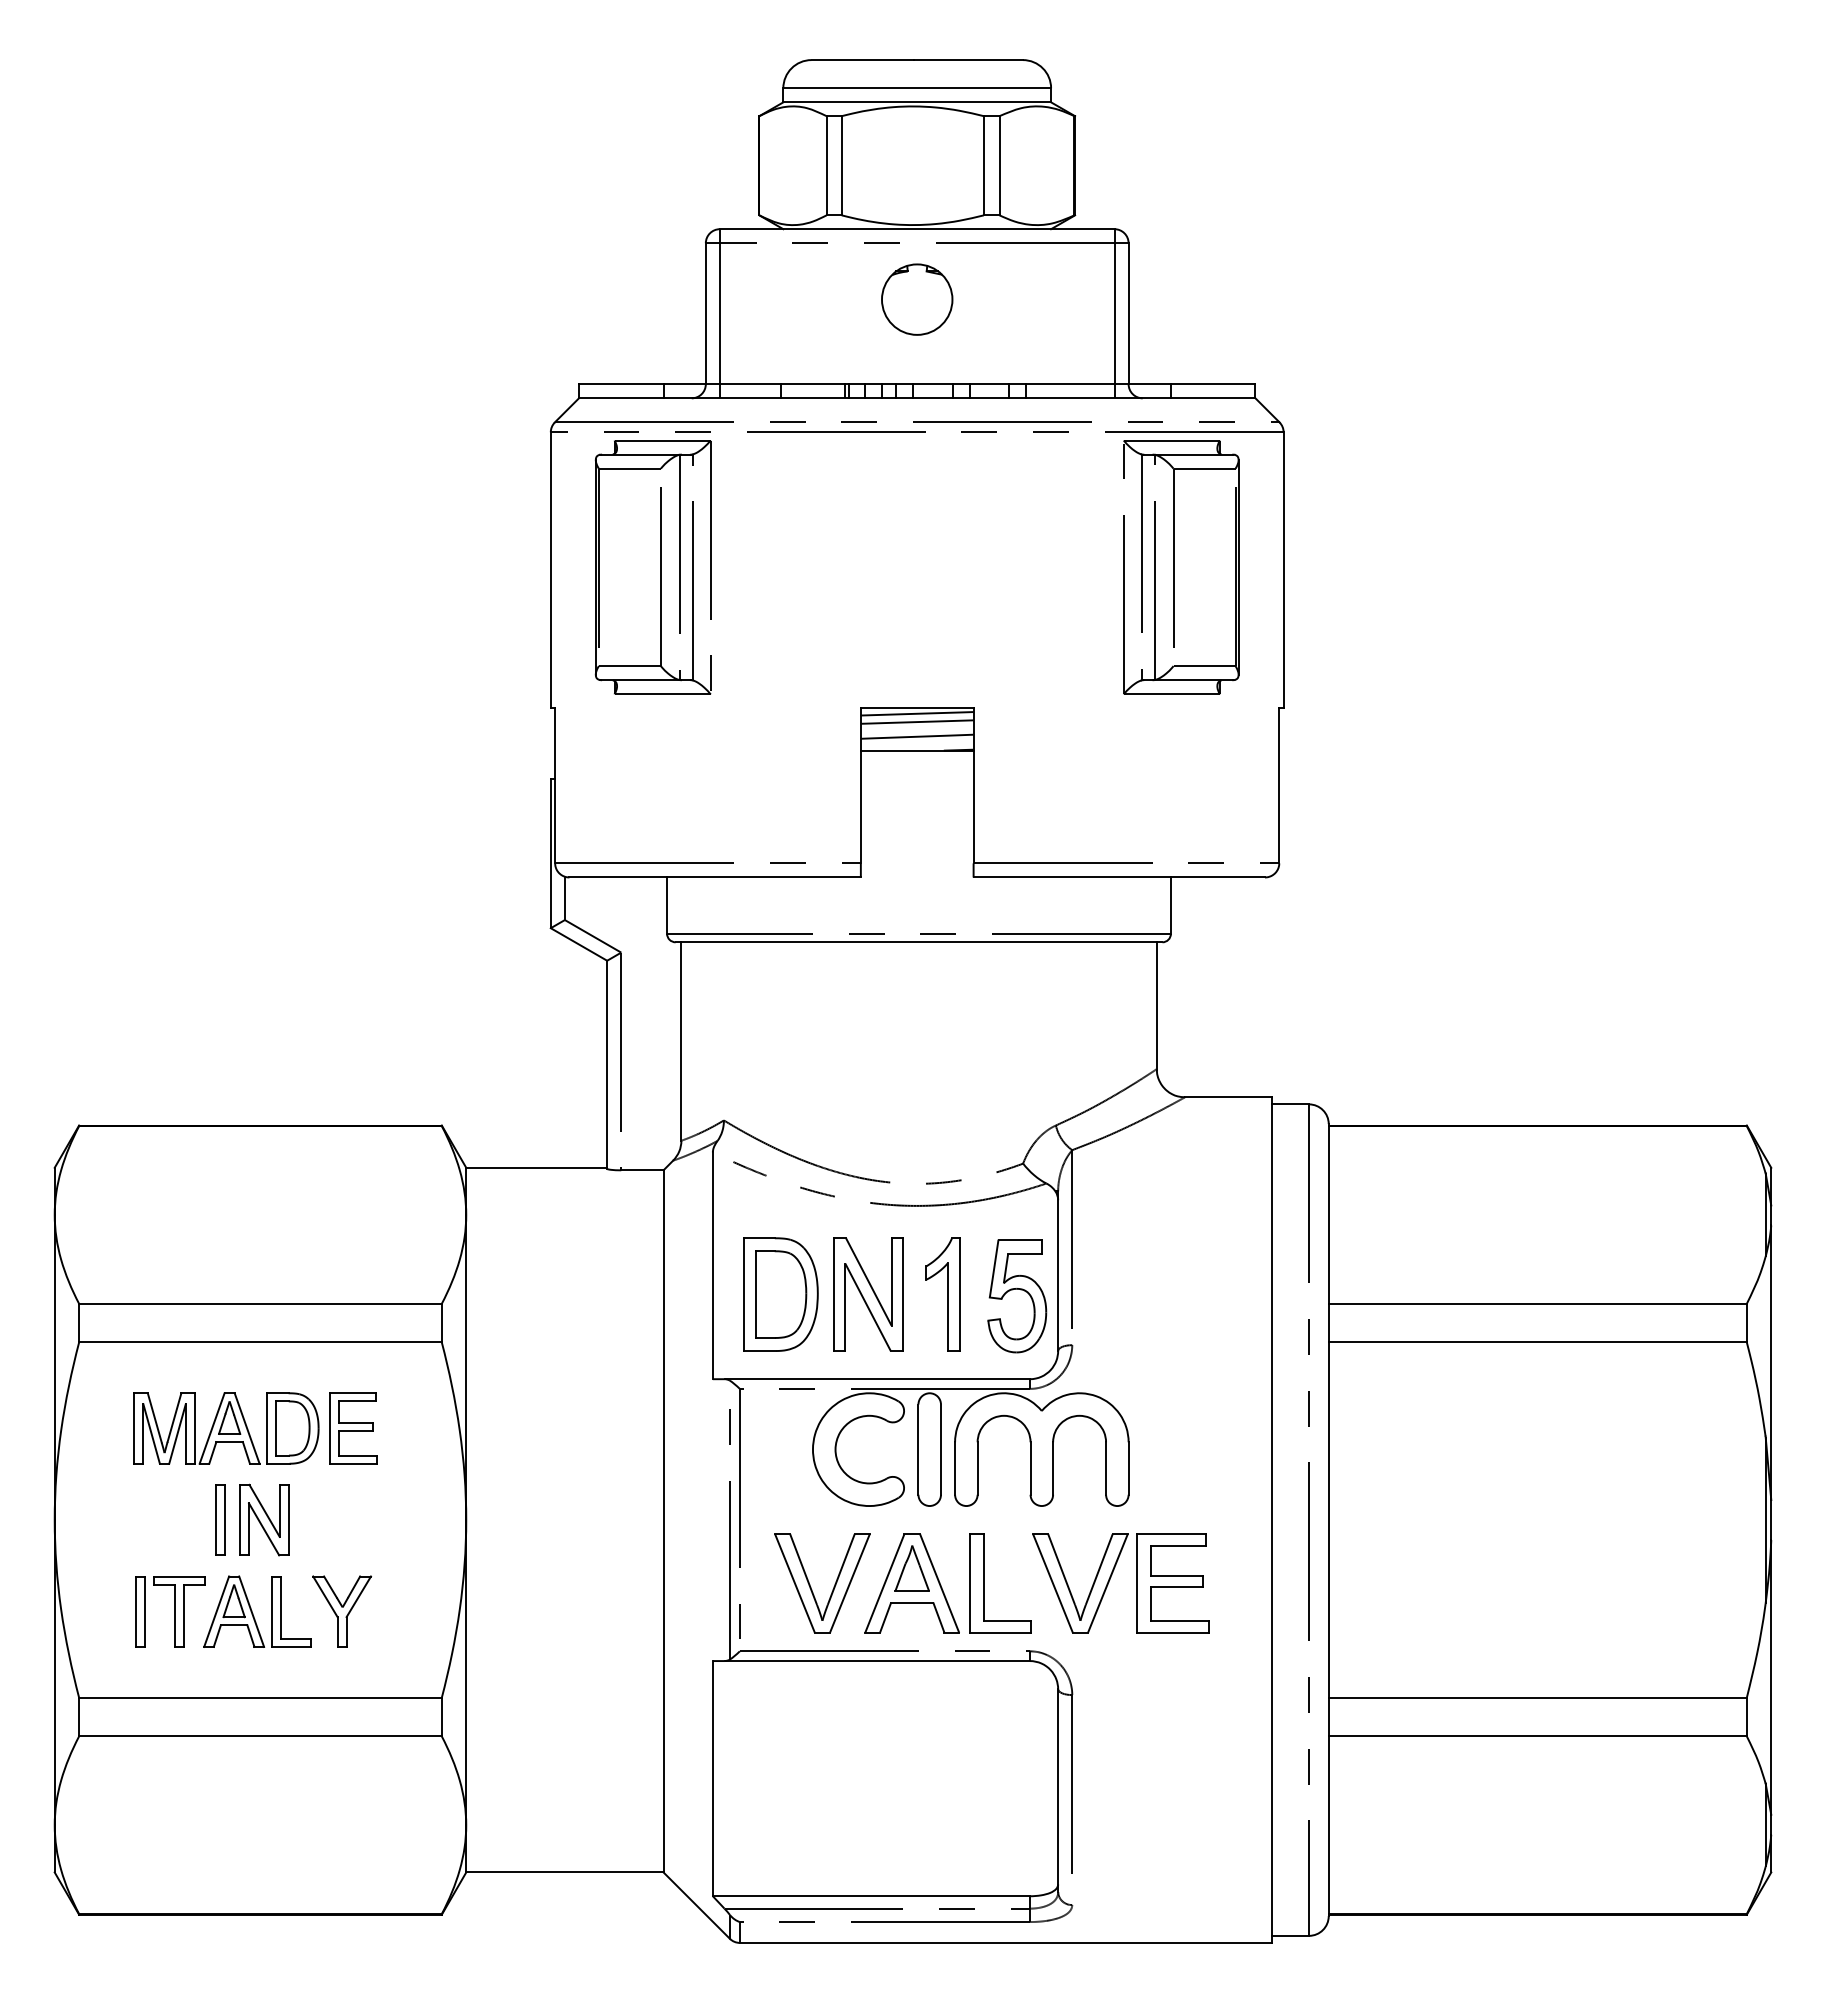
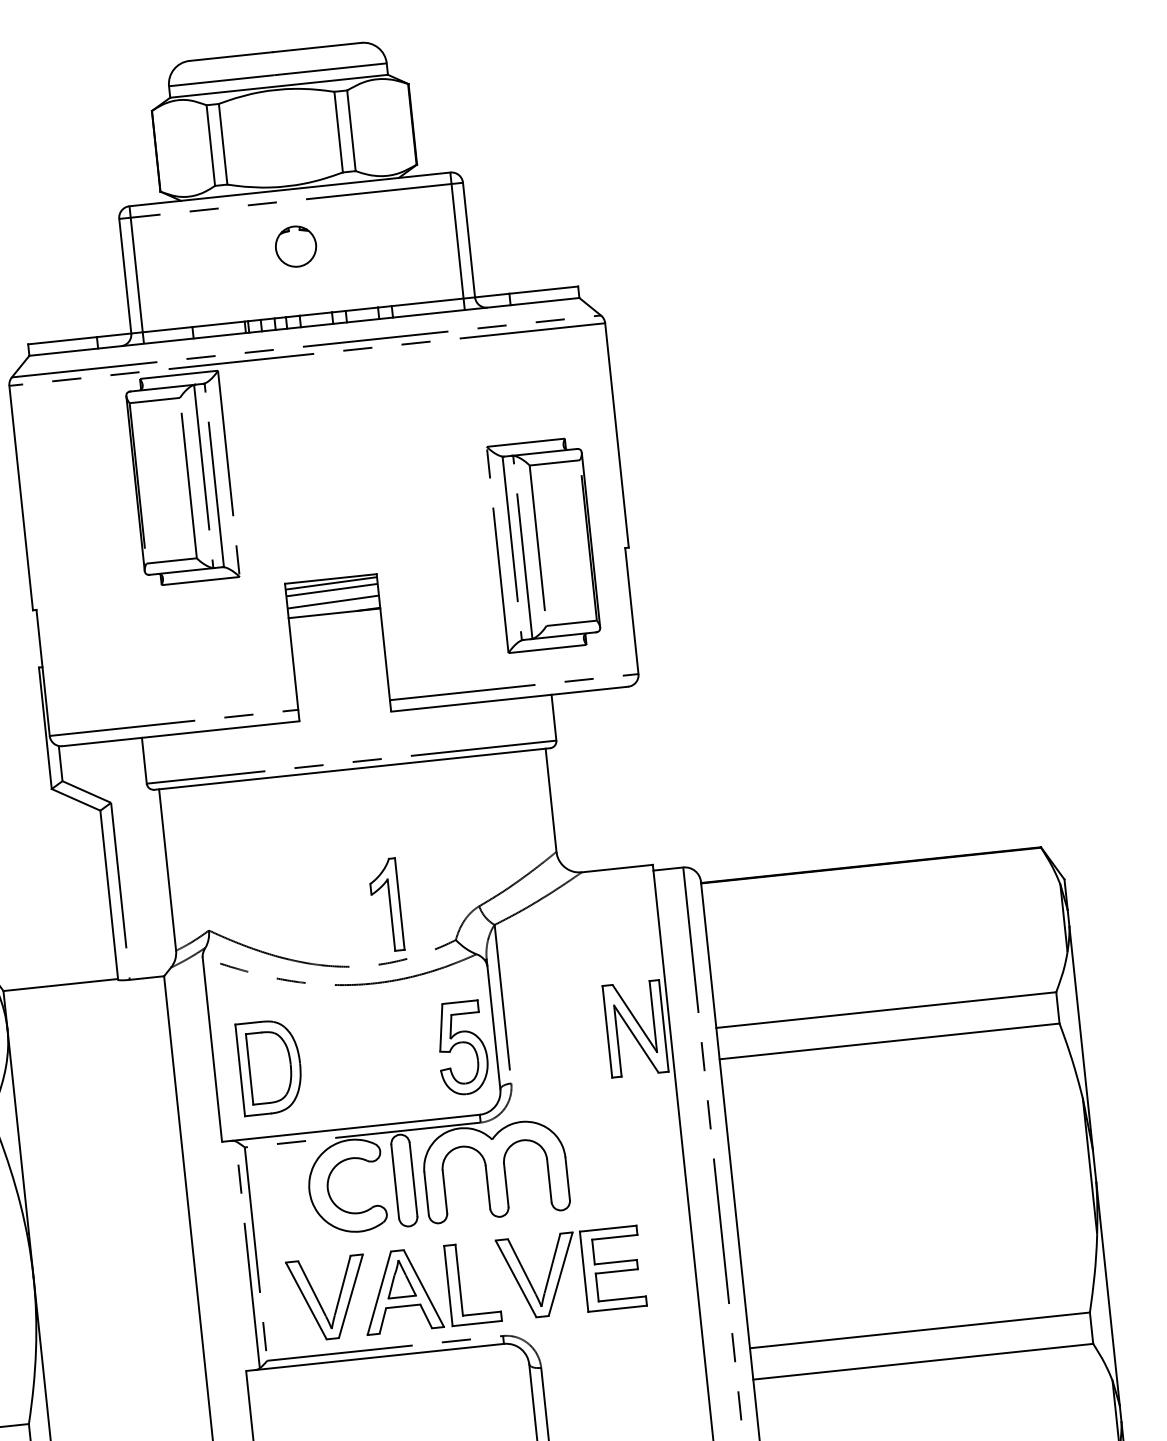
part: (917, 299) -> (296, 246), size x0.7
part: (660, 567) -> (188, 478), moved
part: (1174, 567) -> (538, 545), moved
part: (868, 1294) -> (635, 1028), moved
part: (942, 1294) -> (385, 905), moved

